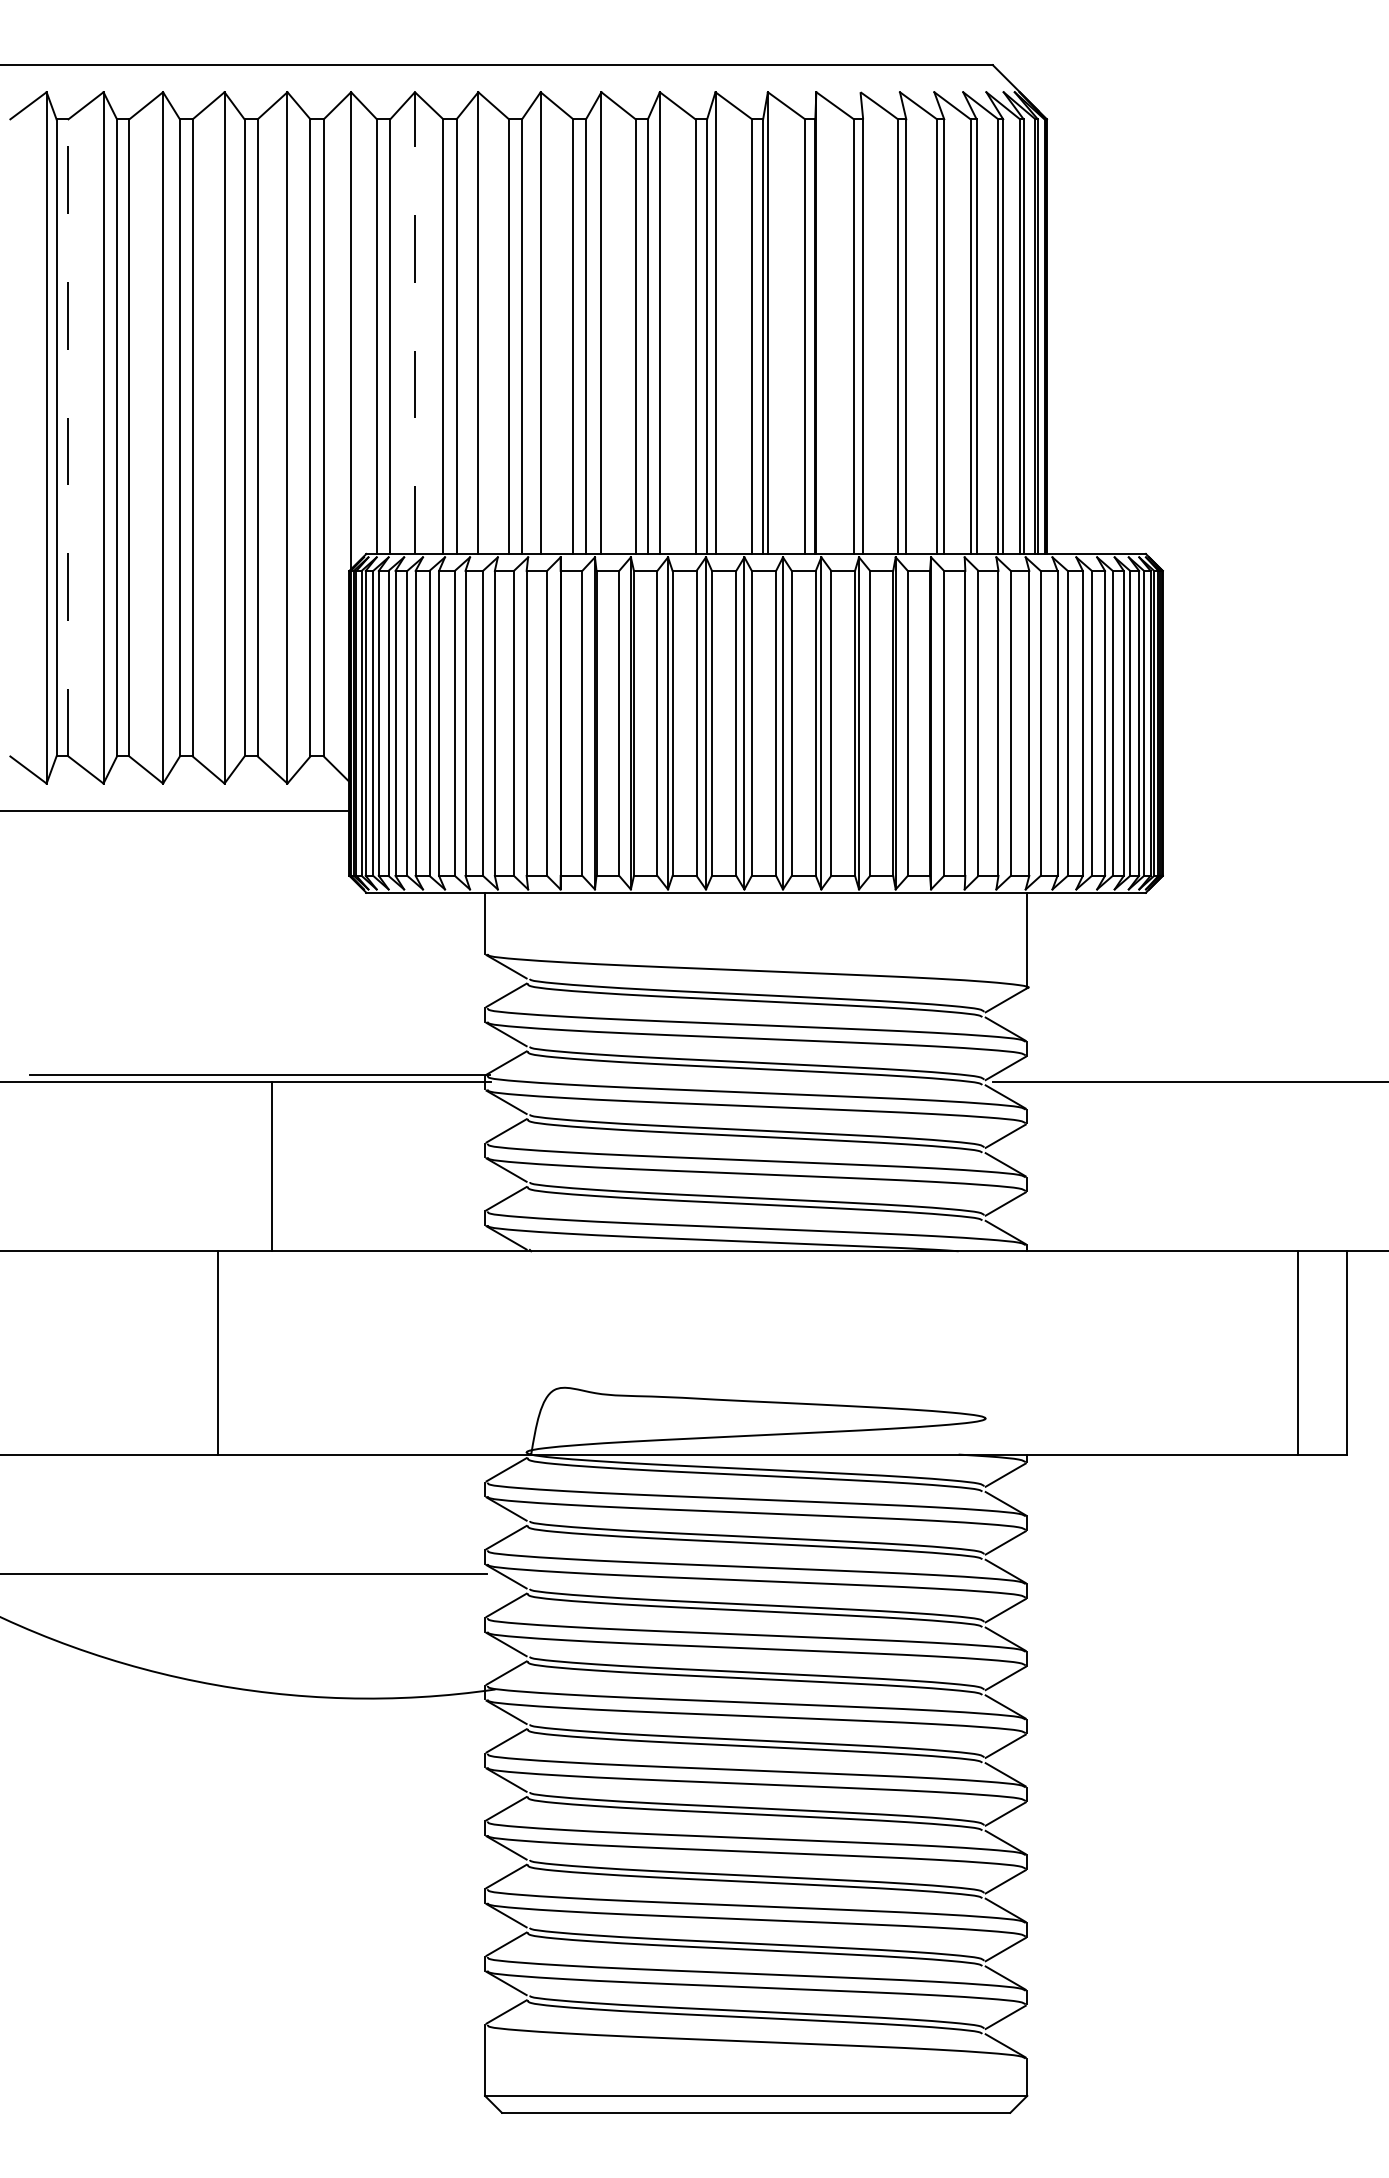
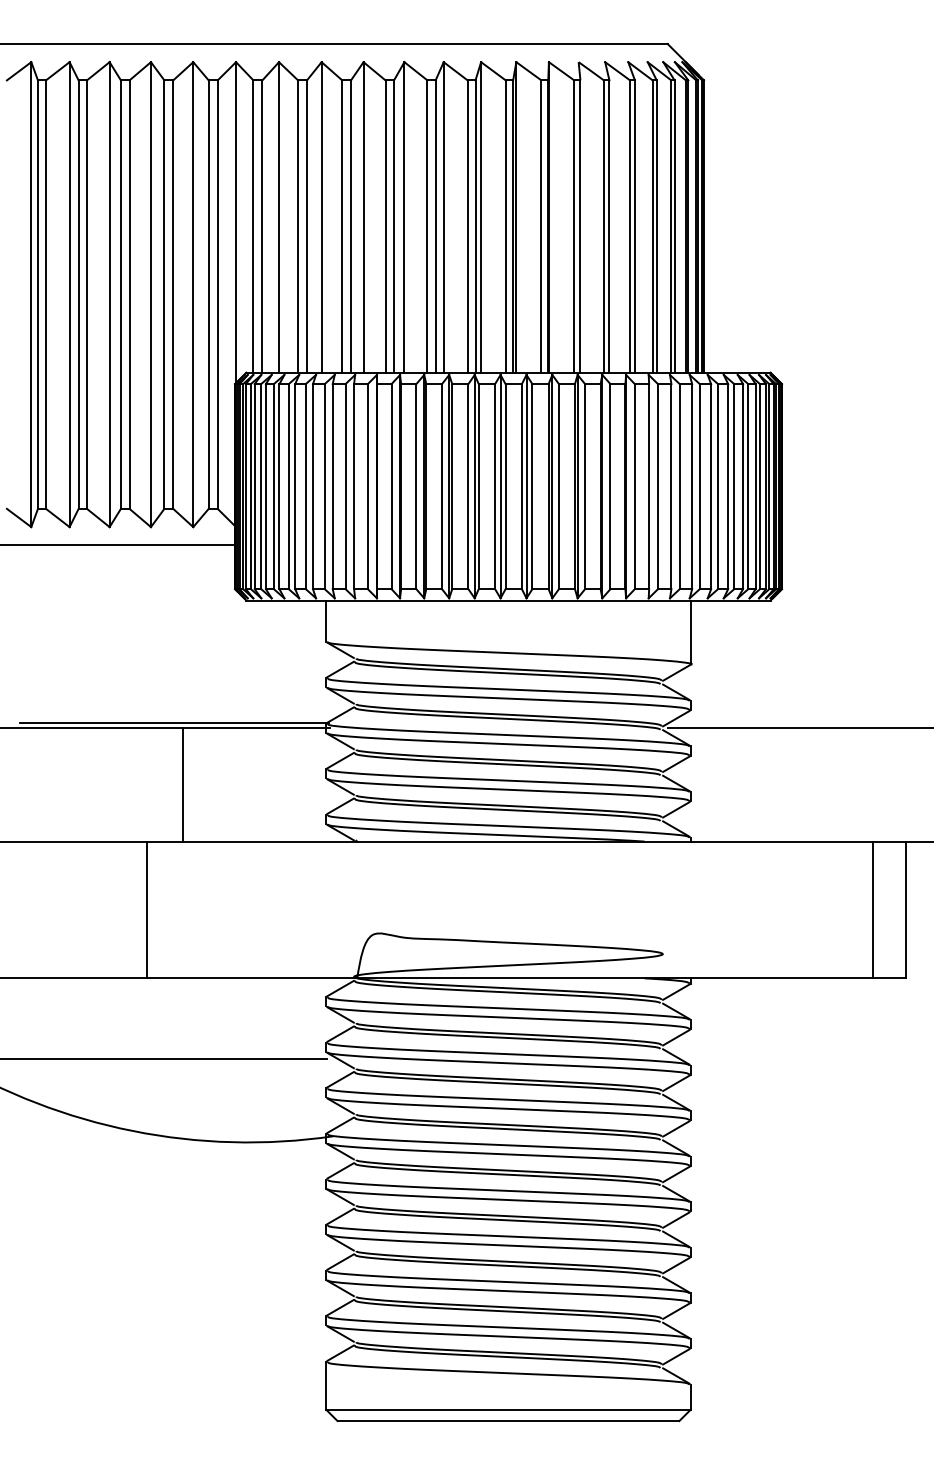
line: (415, 321) -> (279, 216), dashed -> solid
line: (69, 437) -> (46, 294), dashed -> solid

